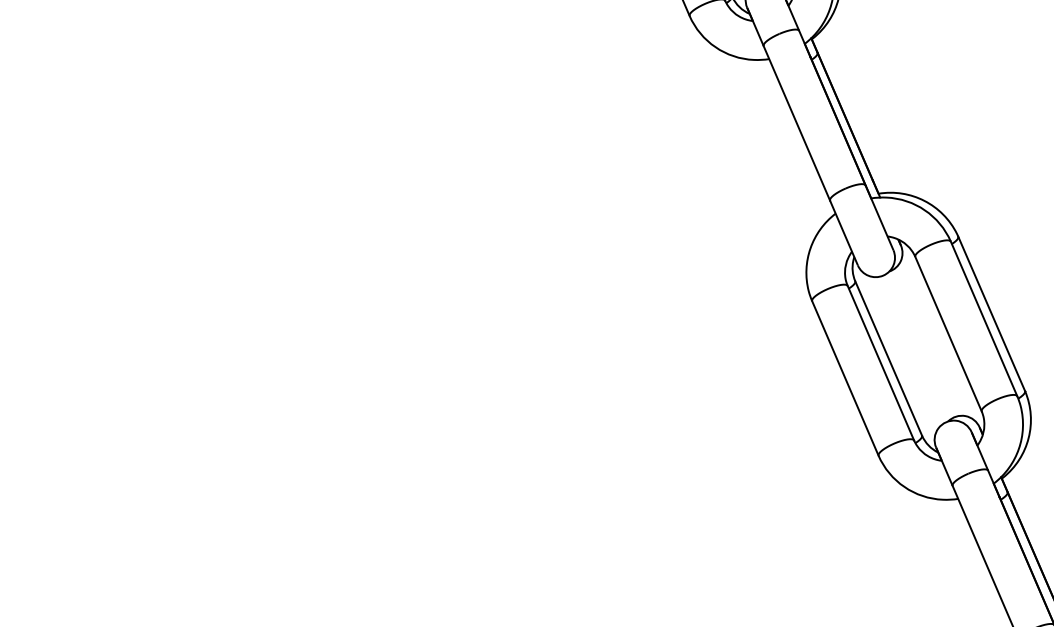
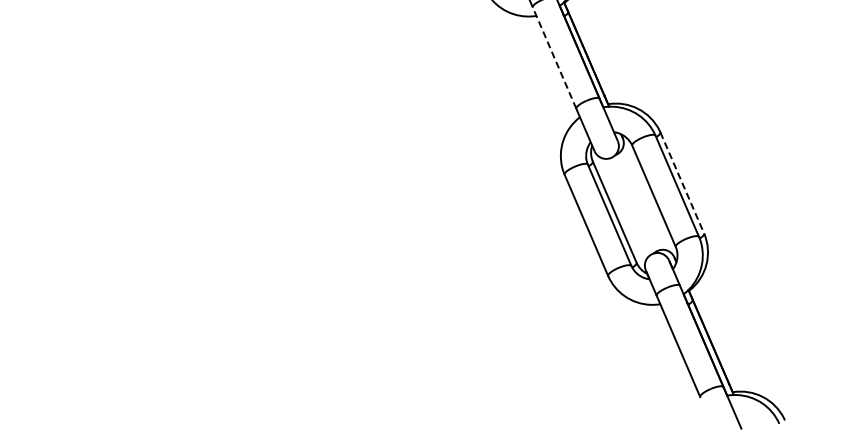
line: (796, 122) -> (554, 57), solid -> dashed
line: (992, 314) -> (682, 183), solid -> dashed

